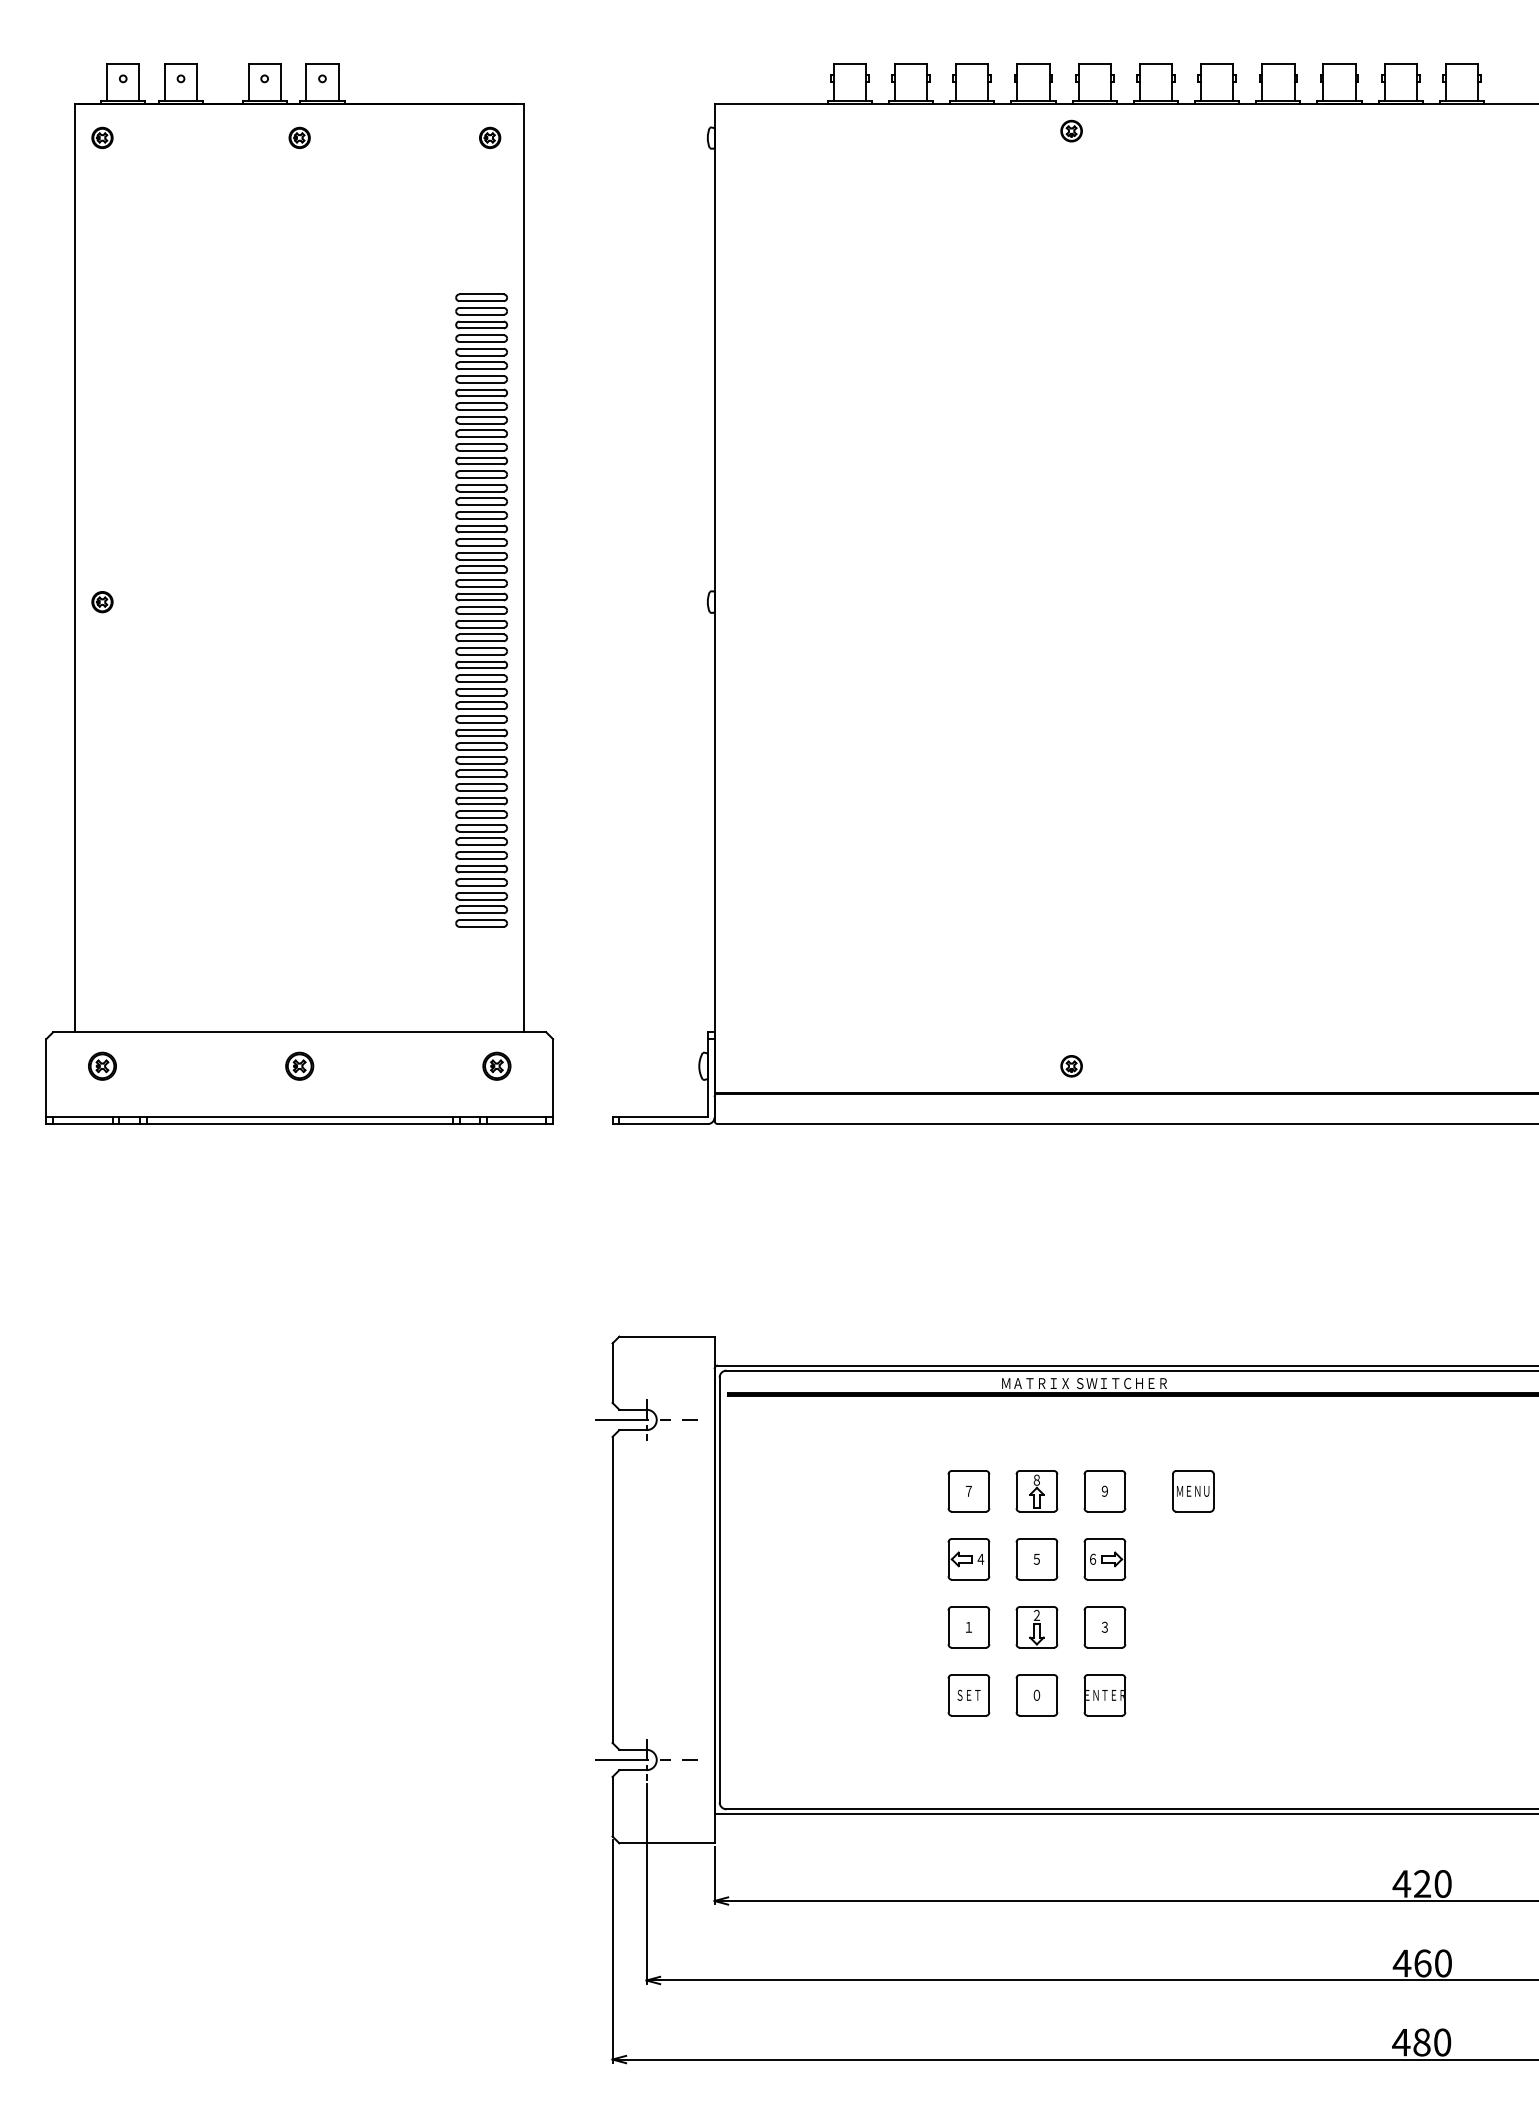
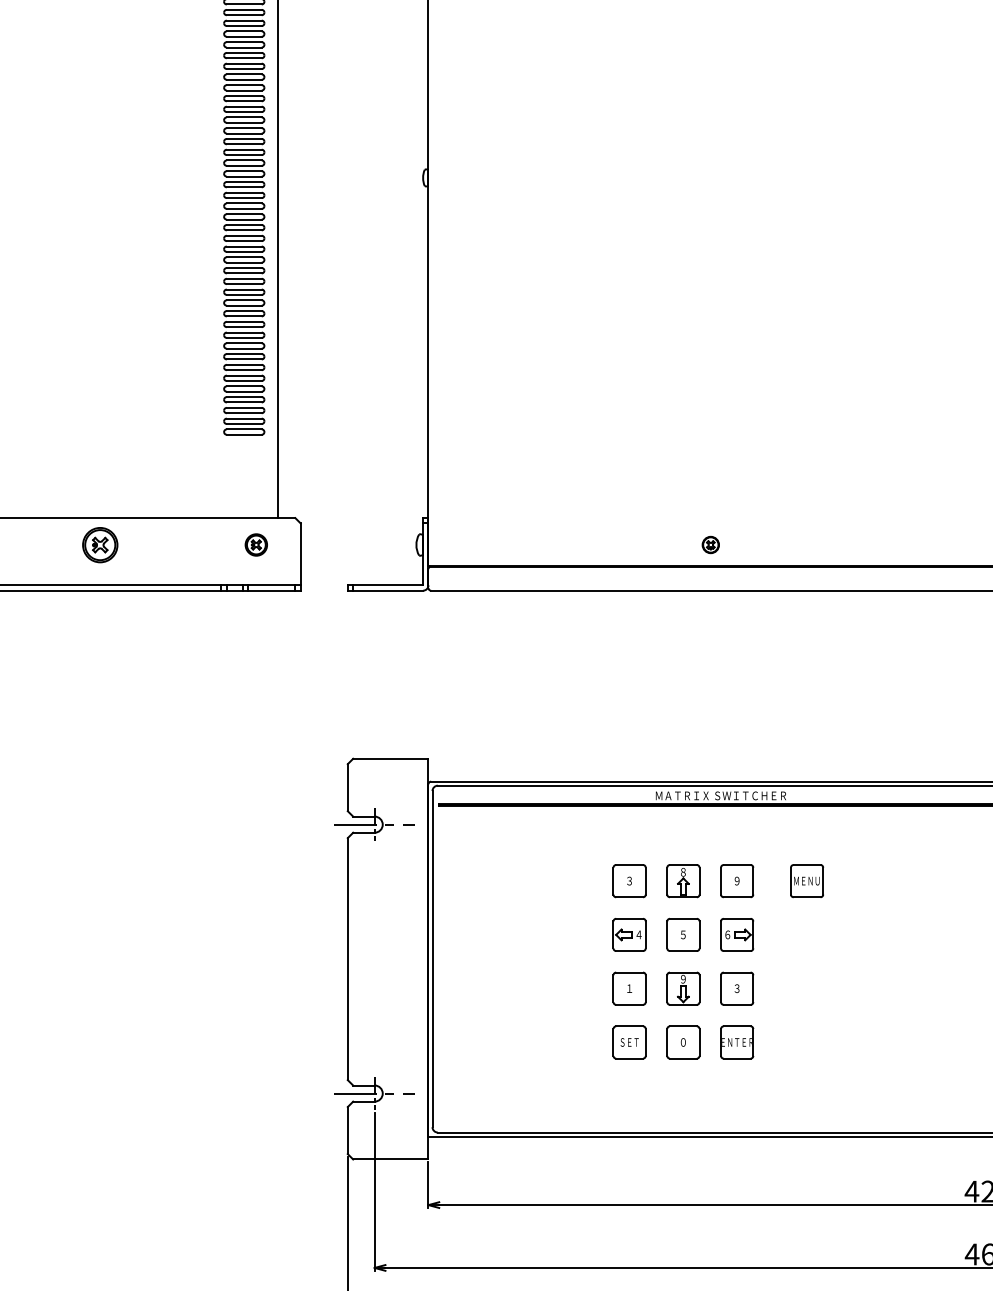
part: (299, 1065) -> (100, 544), size x1.6
text: (968, 1490) -> (629, 880), ７ -> ３
text: (1036, 1615) -> (683, 979), ２ -> ９

